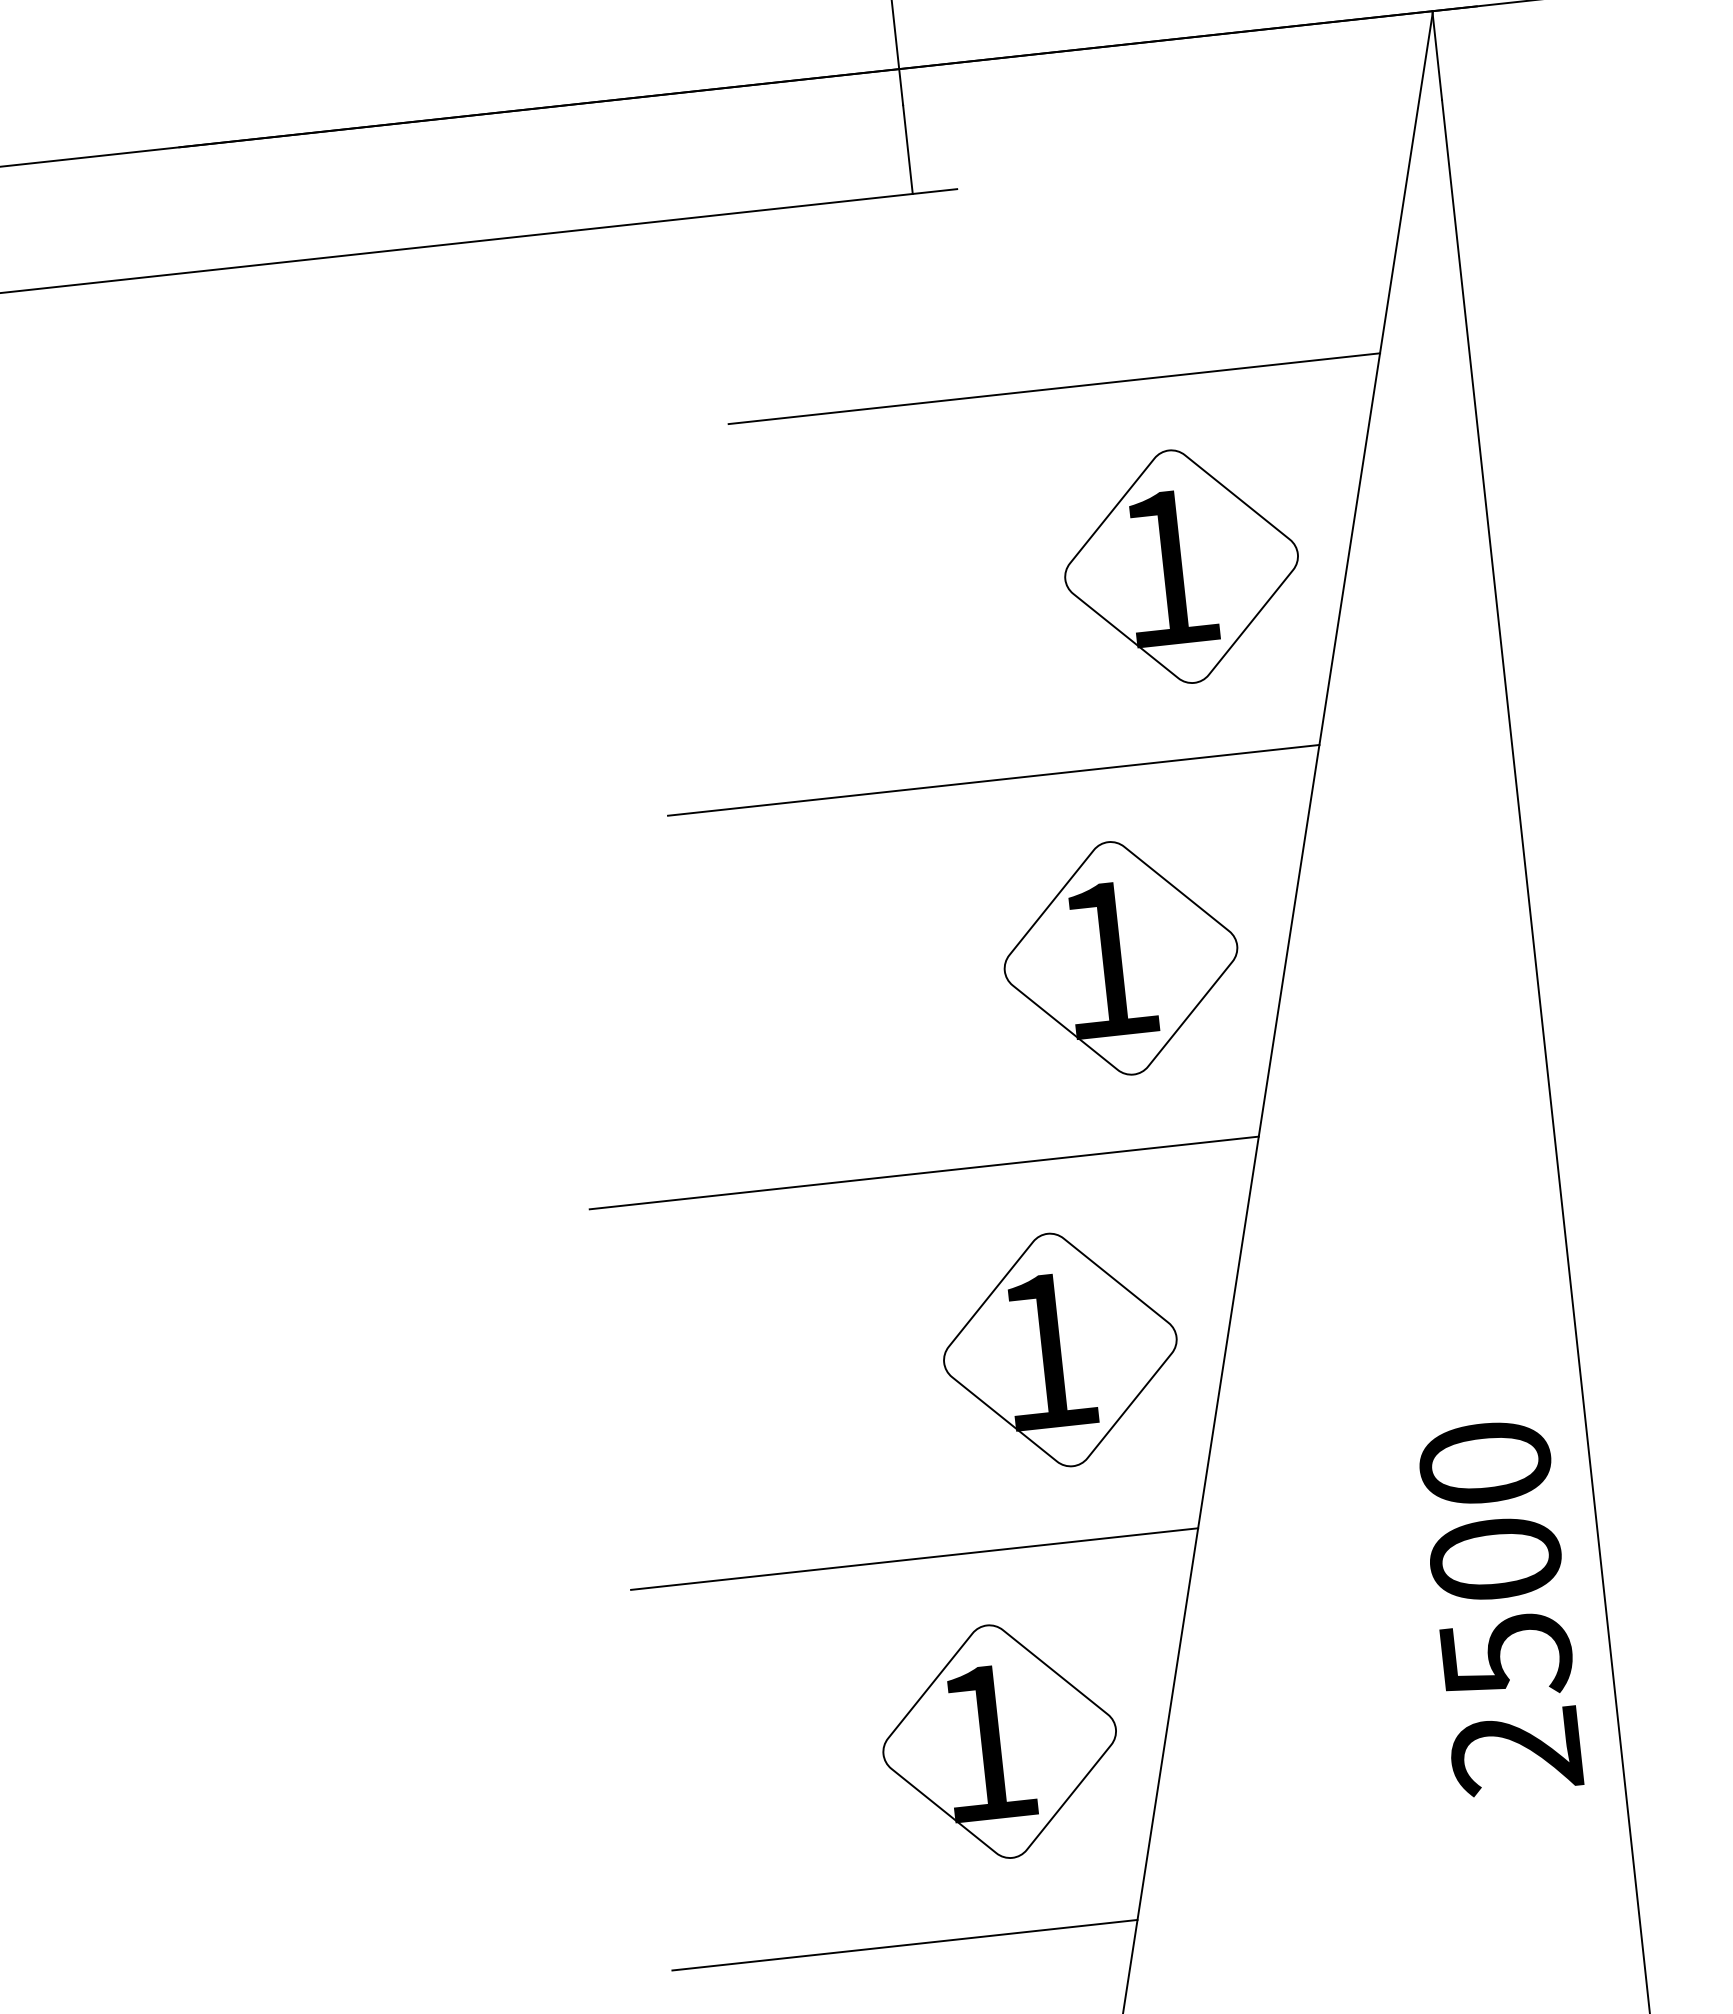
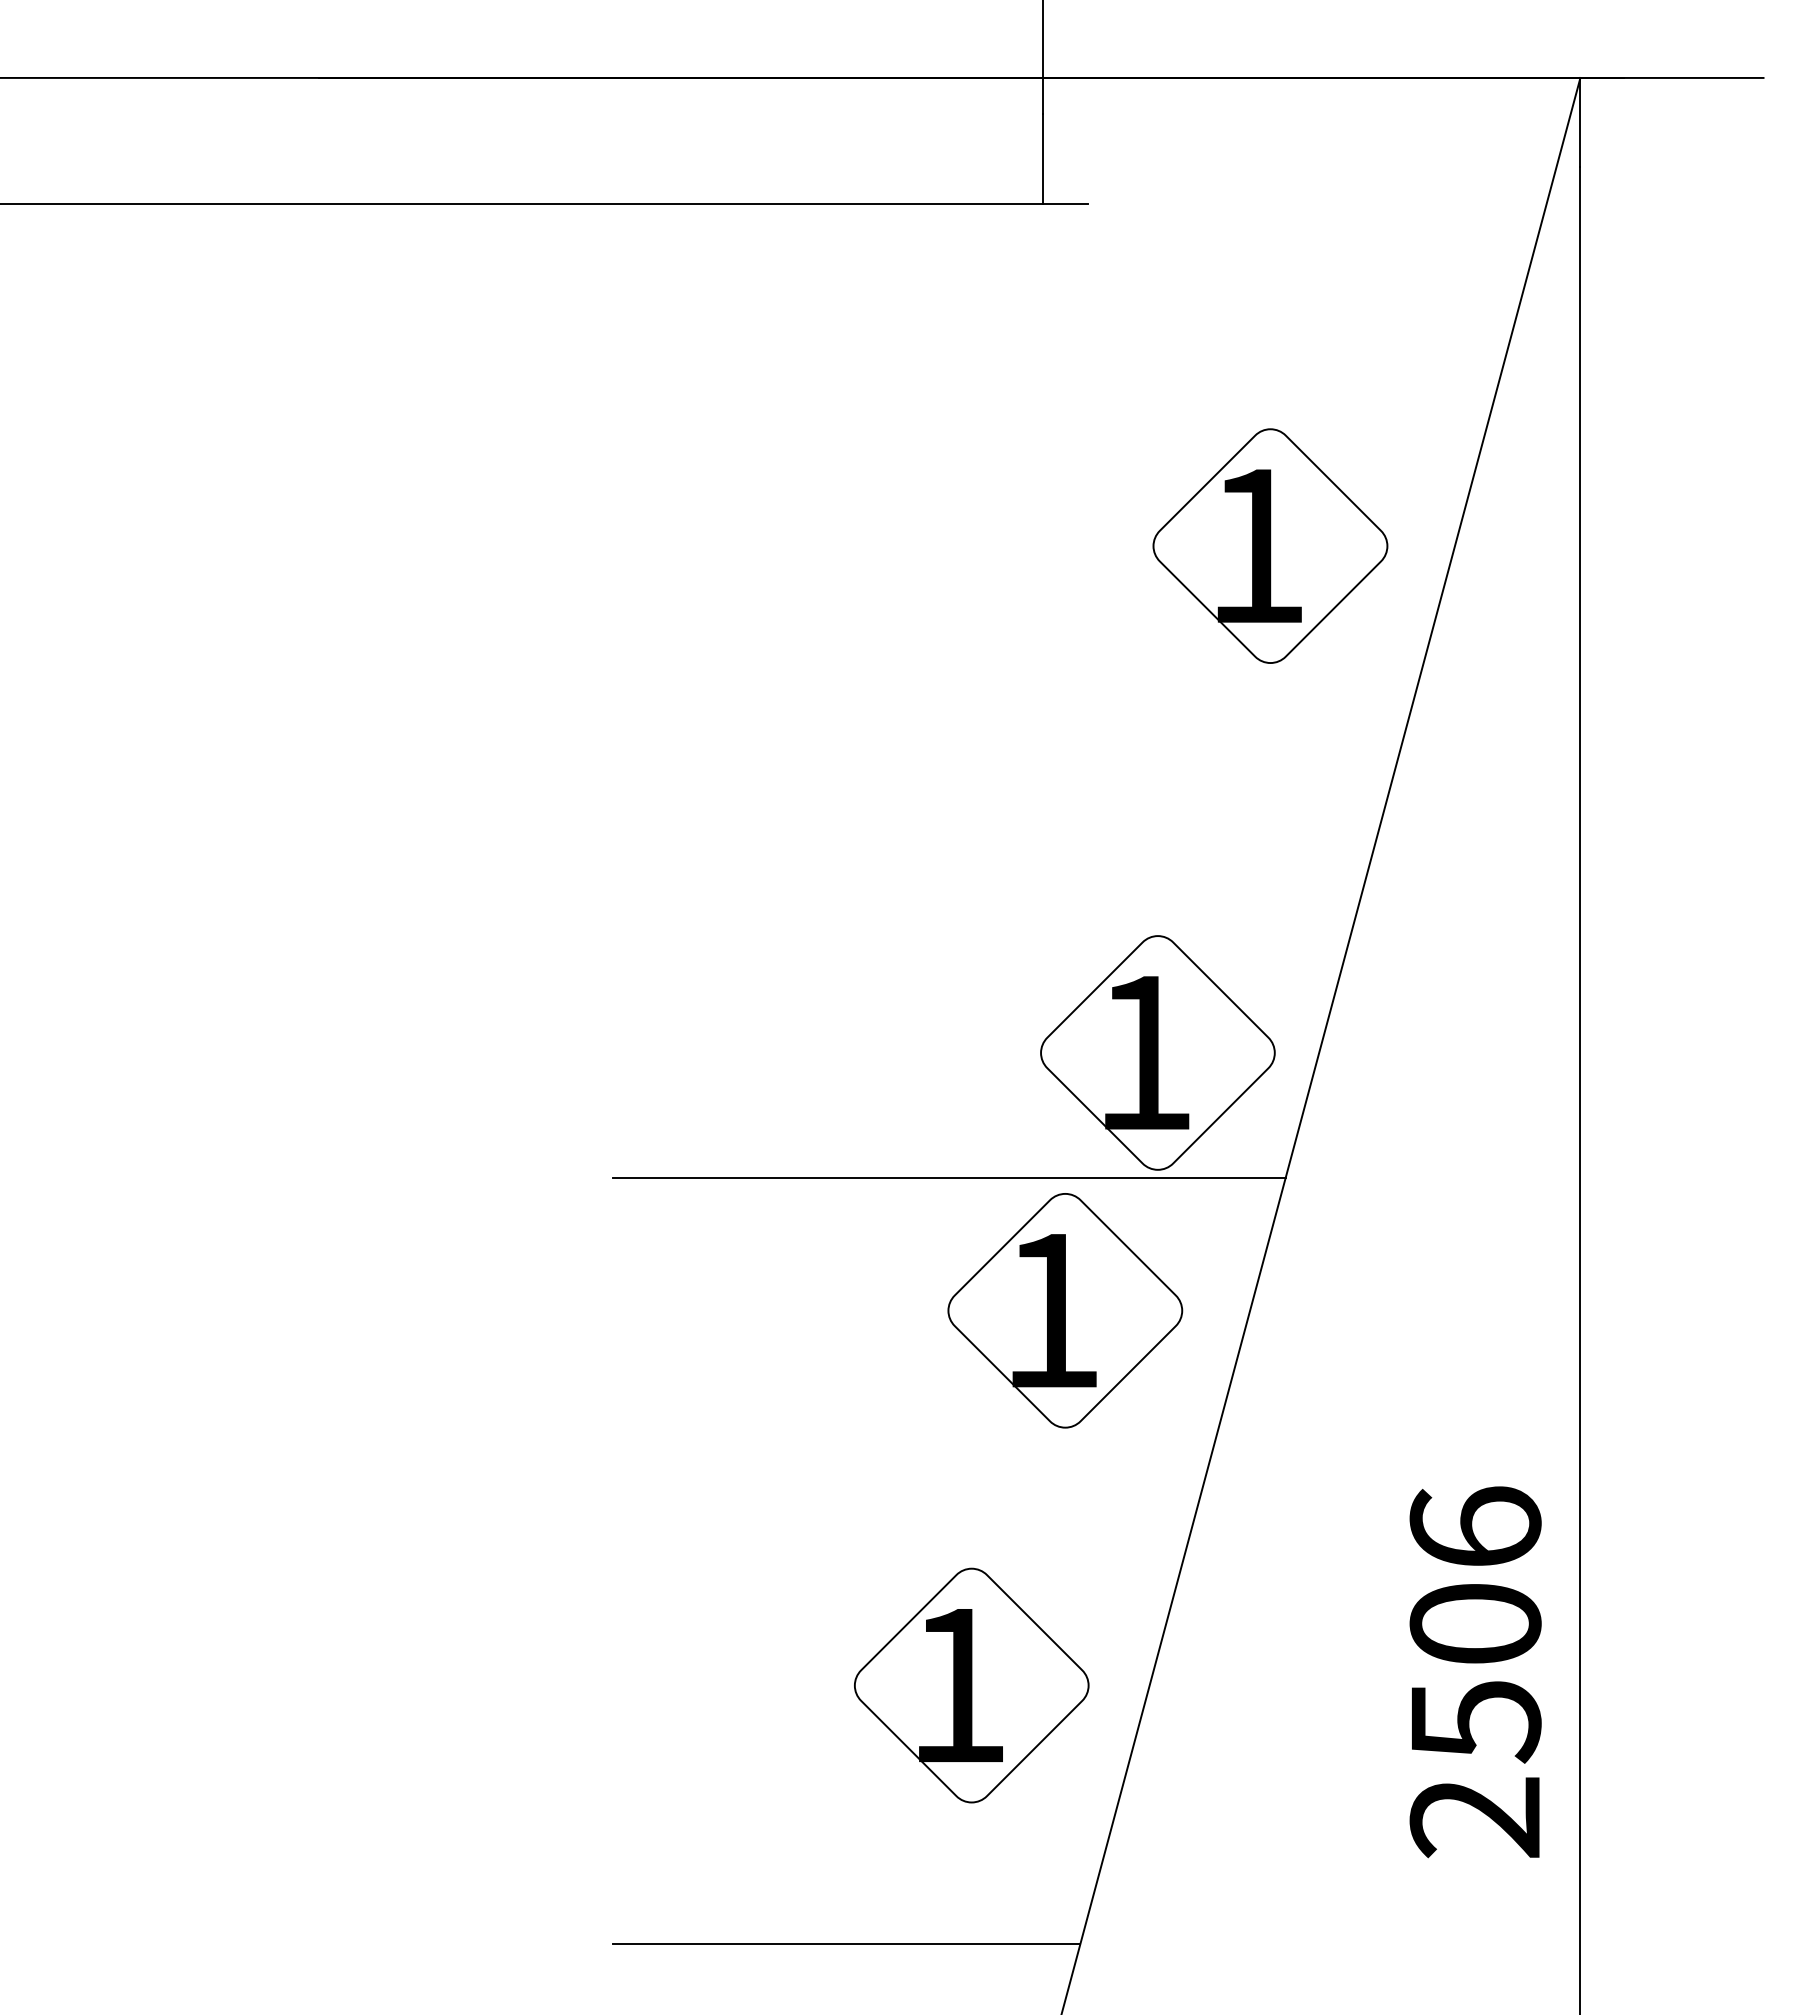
line: (1053, 388) -> (1162, 412), removed
part: (1181, 566) -> (1270, 545), moved
line: (993, 780) -> (1060, 795), removed
part: (1120, 957) -> (1157, 1052), moved
part: (1060, 1349) -> (1065, 1310), moved
text: (1485, 1462) -> (1475, 1526), 2500 -> 2506
line: (914, 1558) -> (897, 1560), removed
part: (999, 1741) -> (971, 1685), moved

